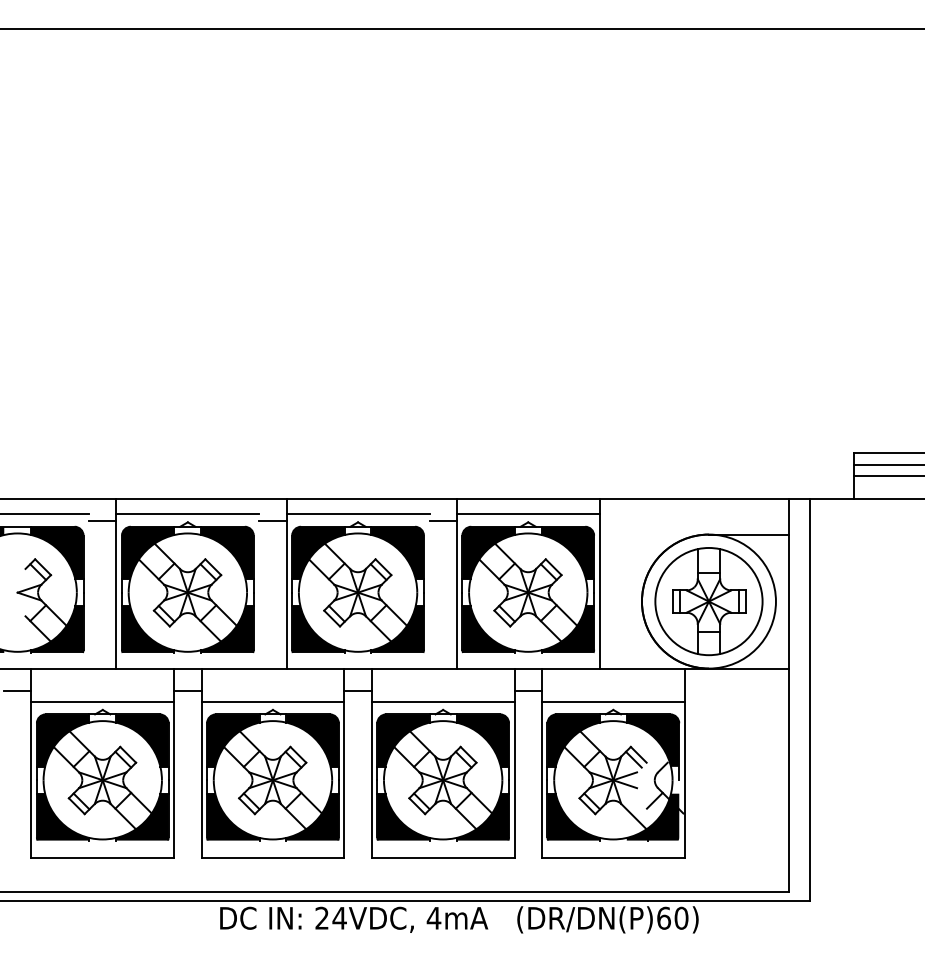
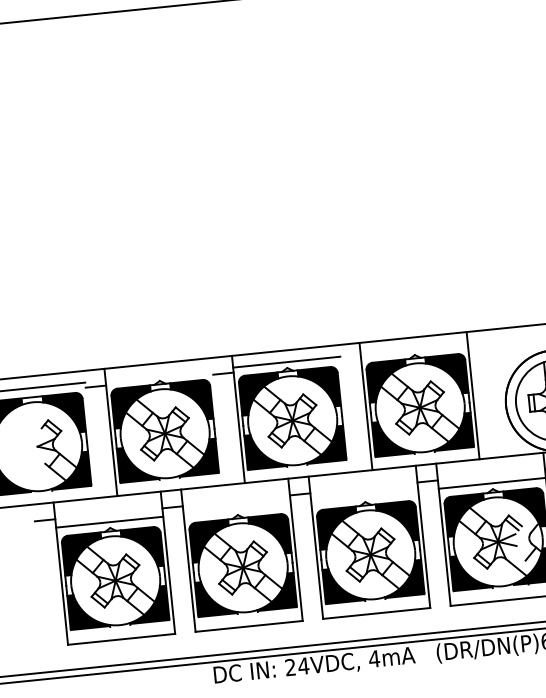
line: (187, 514) -> (158, 375), removed
line: (527, 514) -> (413, 349), removed
line: (442, 521) -> (350, 361), removed
line: (272, 702) -> (236, 509), removed
line: (442, 702) -> (364, 496), removed

